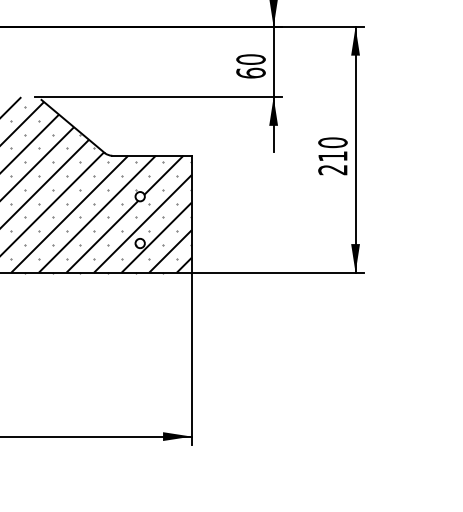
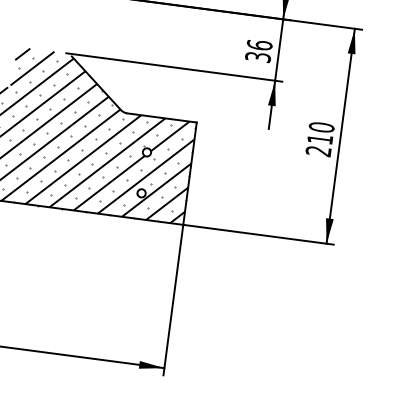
text: (250, 66) -> (258, 51), 60 -> 36

